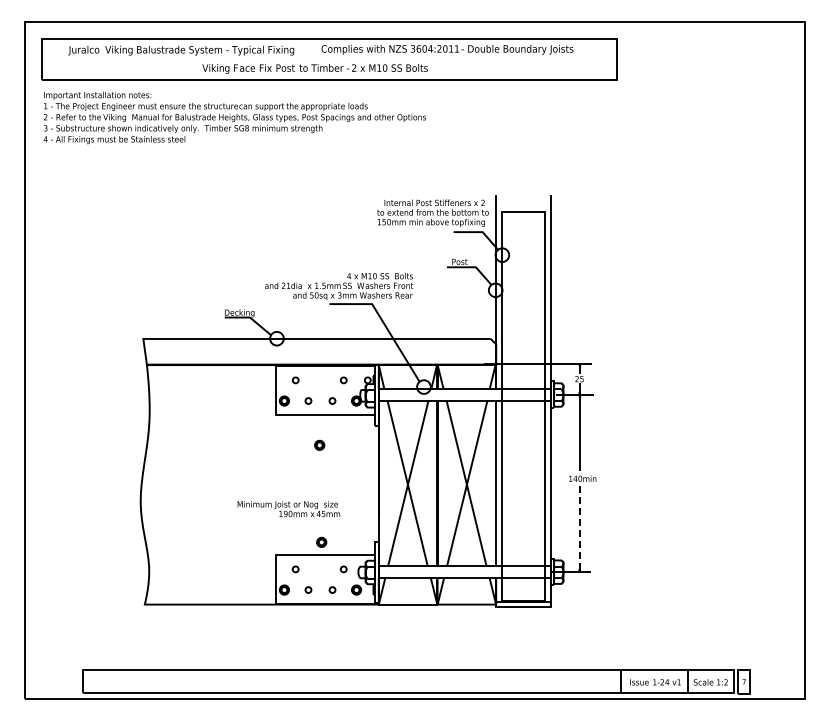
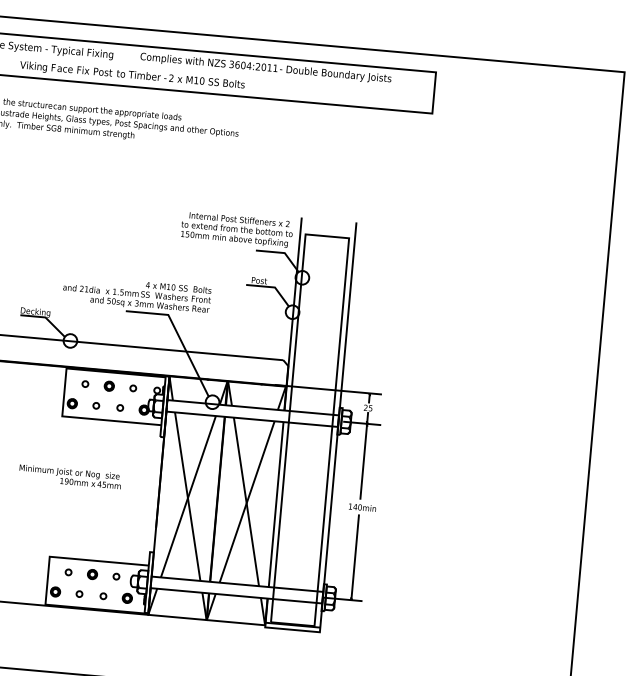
part: (319, 444) -> (109, 385), moved
text: (288, 509) -> (69, 477), moved
line: (579, 529) -> (354, 557), dashed -> solid
part: (321, 541) -> (92, 573), moved

